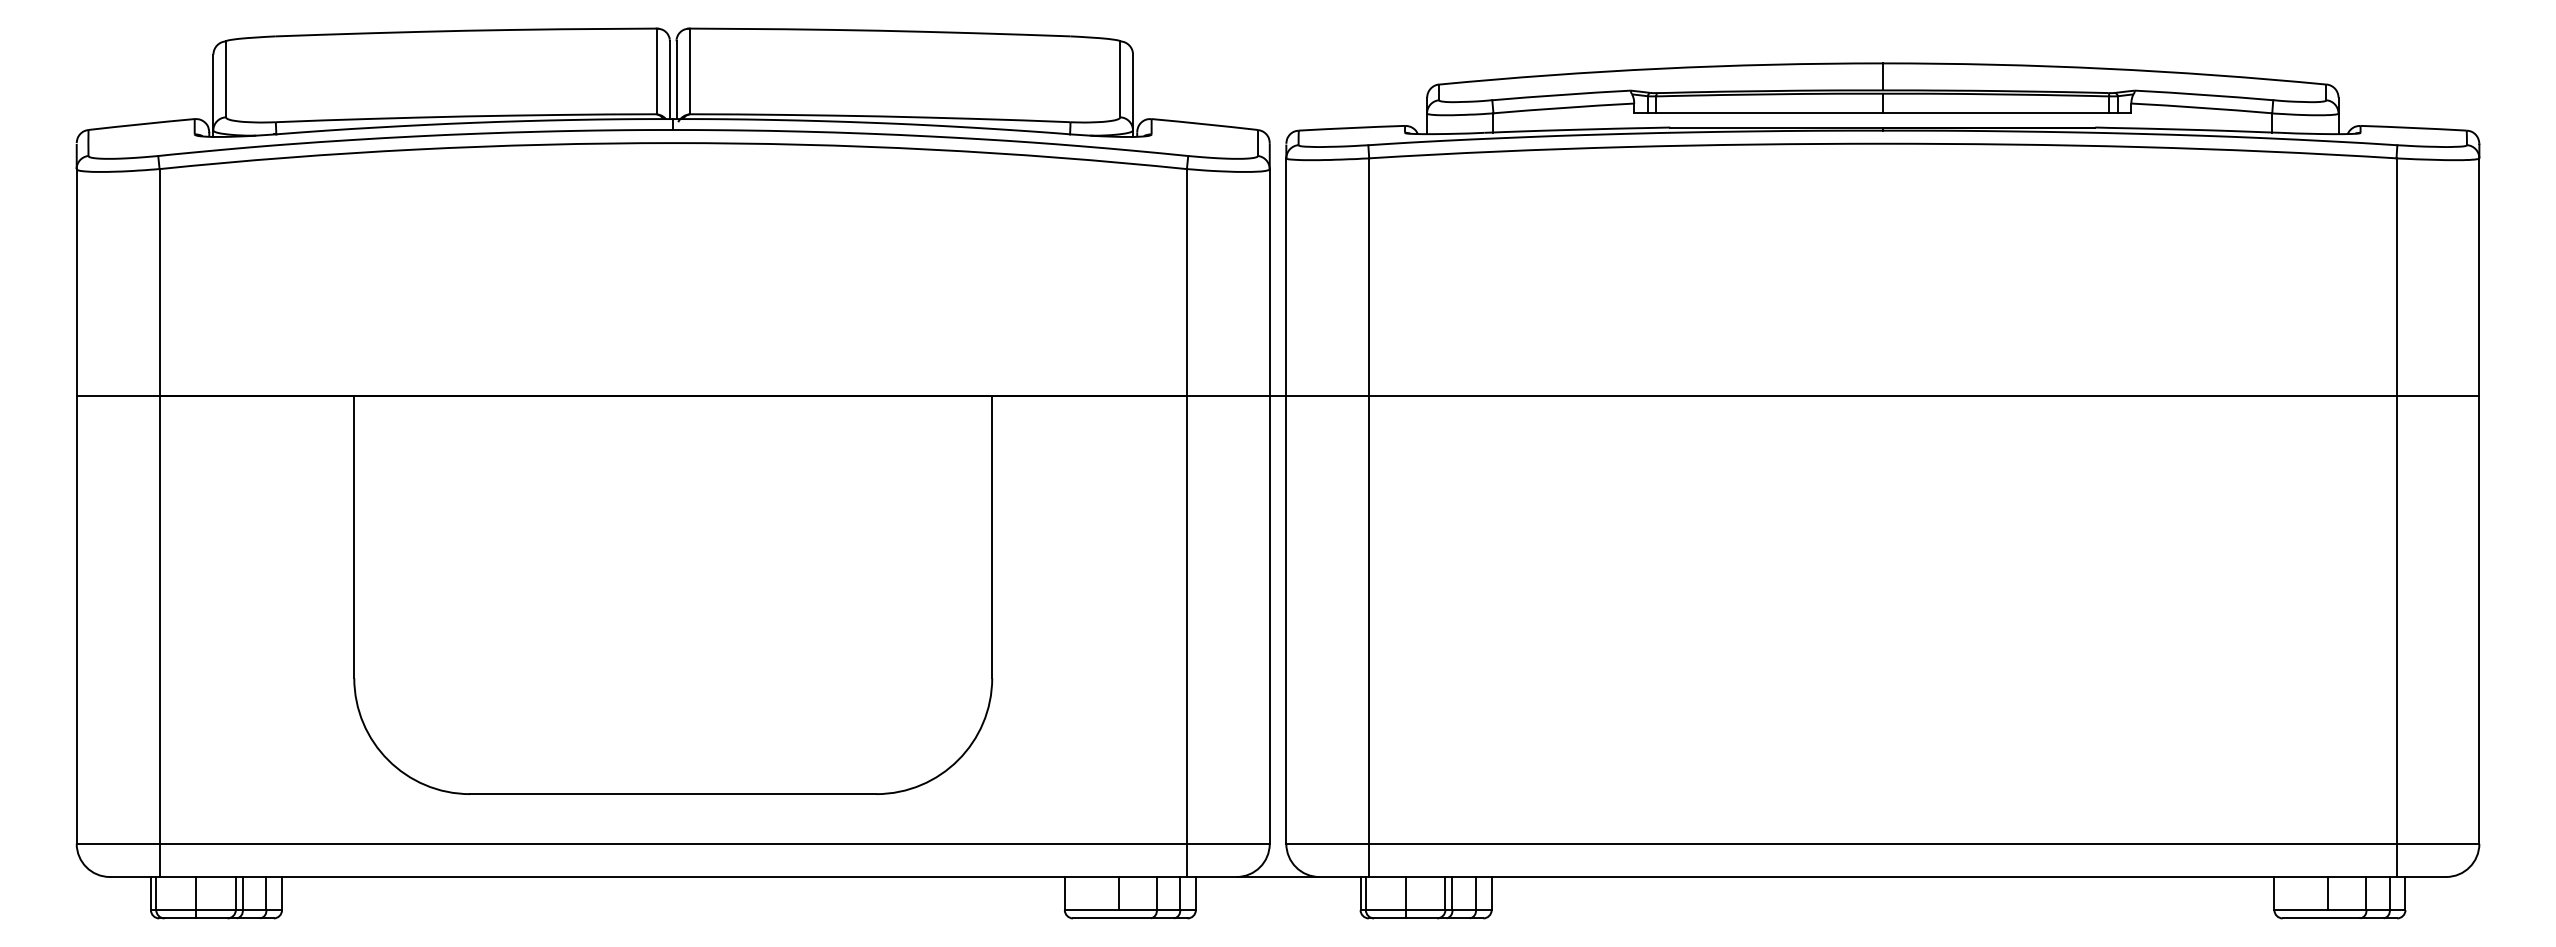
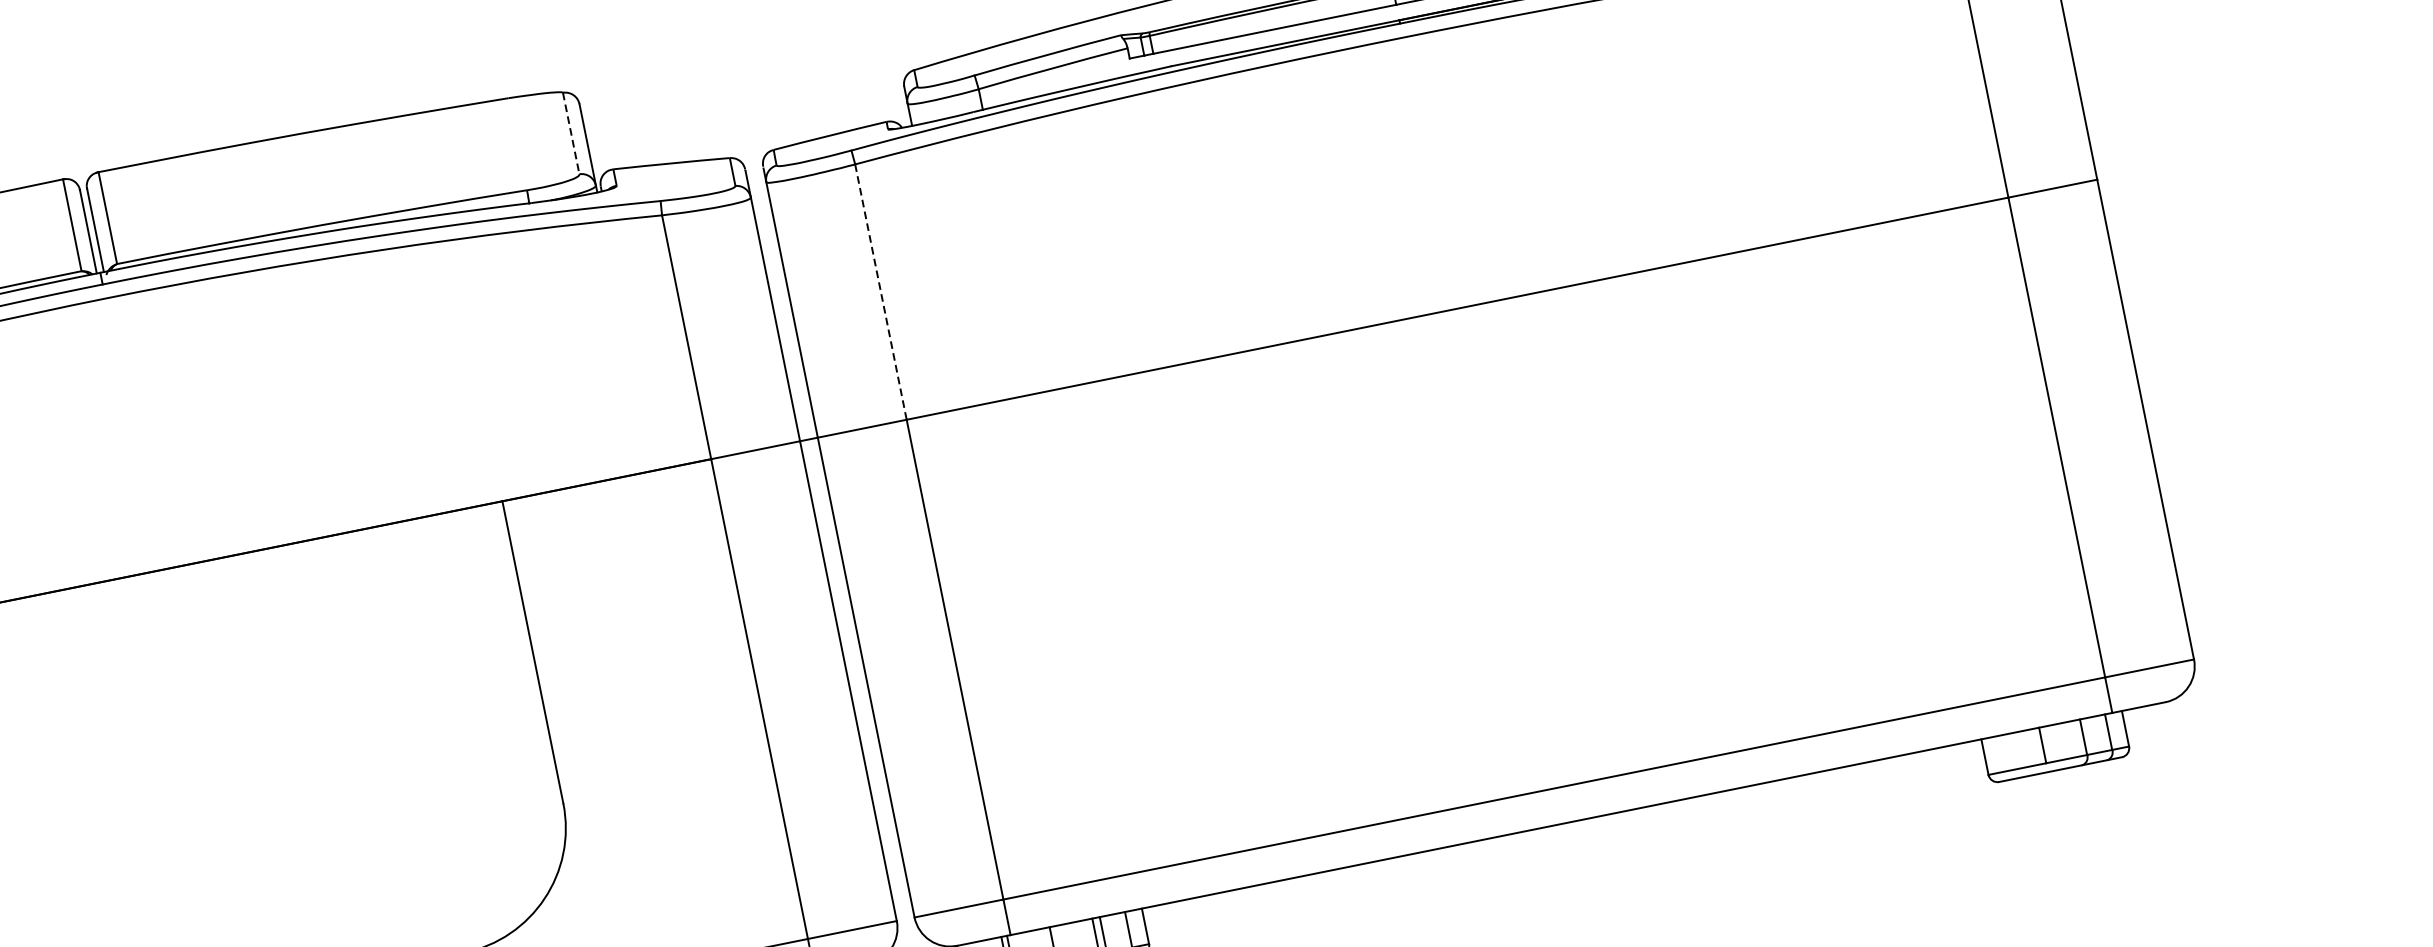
line: (1120, 79) -> (571, 133), solid -> dashed
line: (1369, 277) -> (881, 292), solid -> dashed

